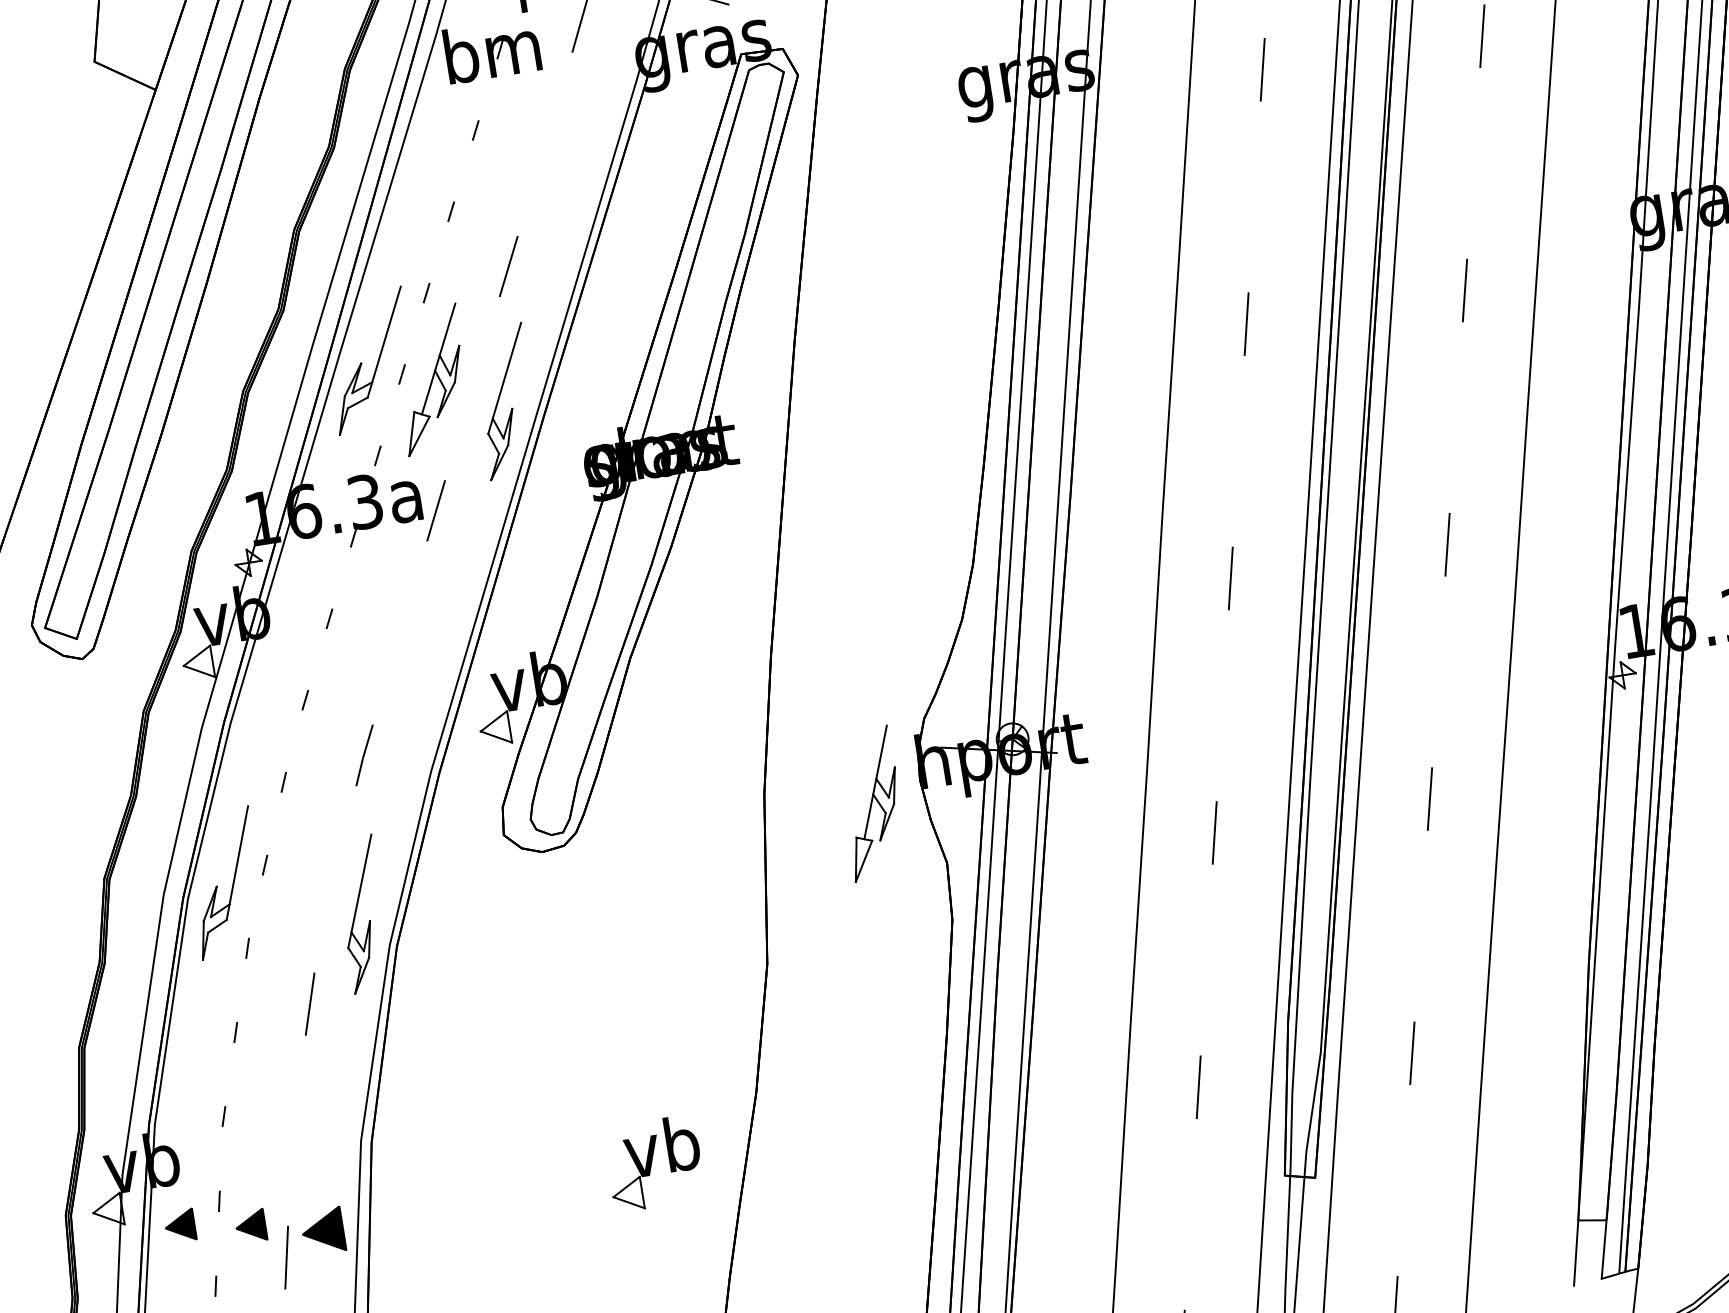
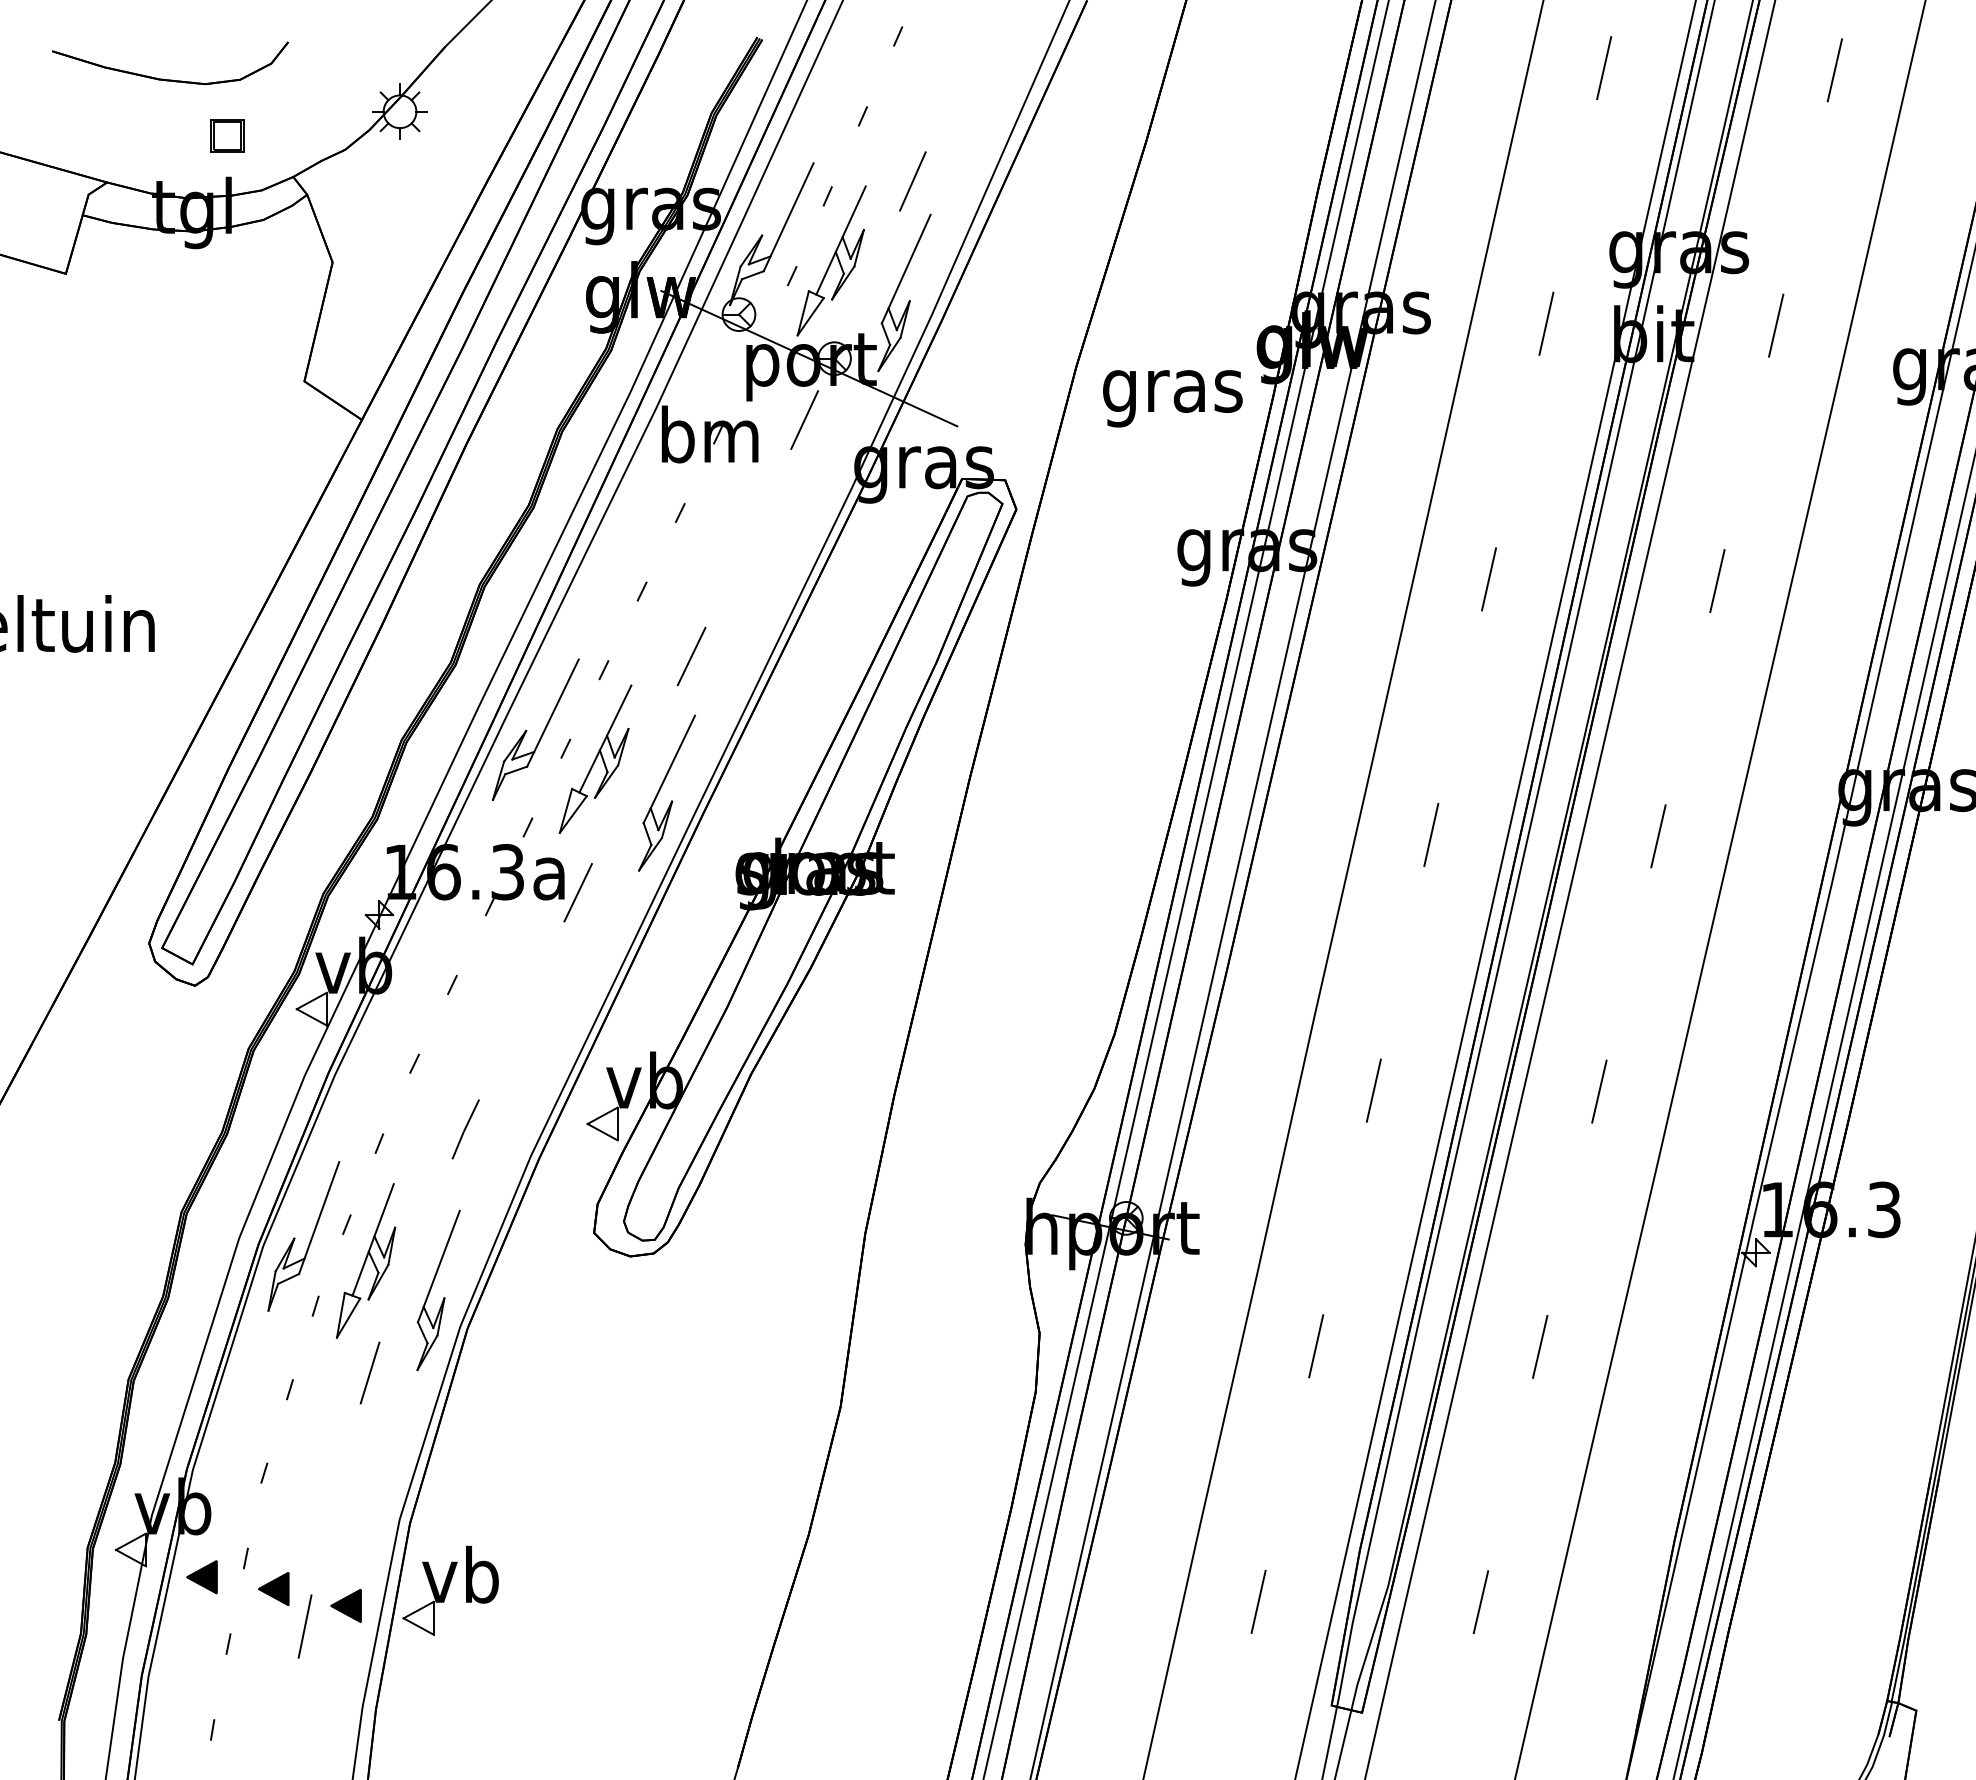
part: (872, 803) -> (366, 1260), moved
part: (654, 1163) -> (450, 1590), moved
part: (322, 1231) -> (345, 1605), size x0.71

